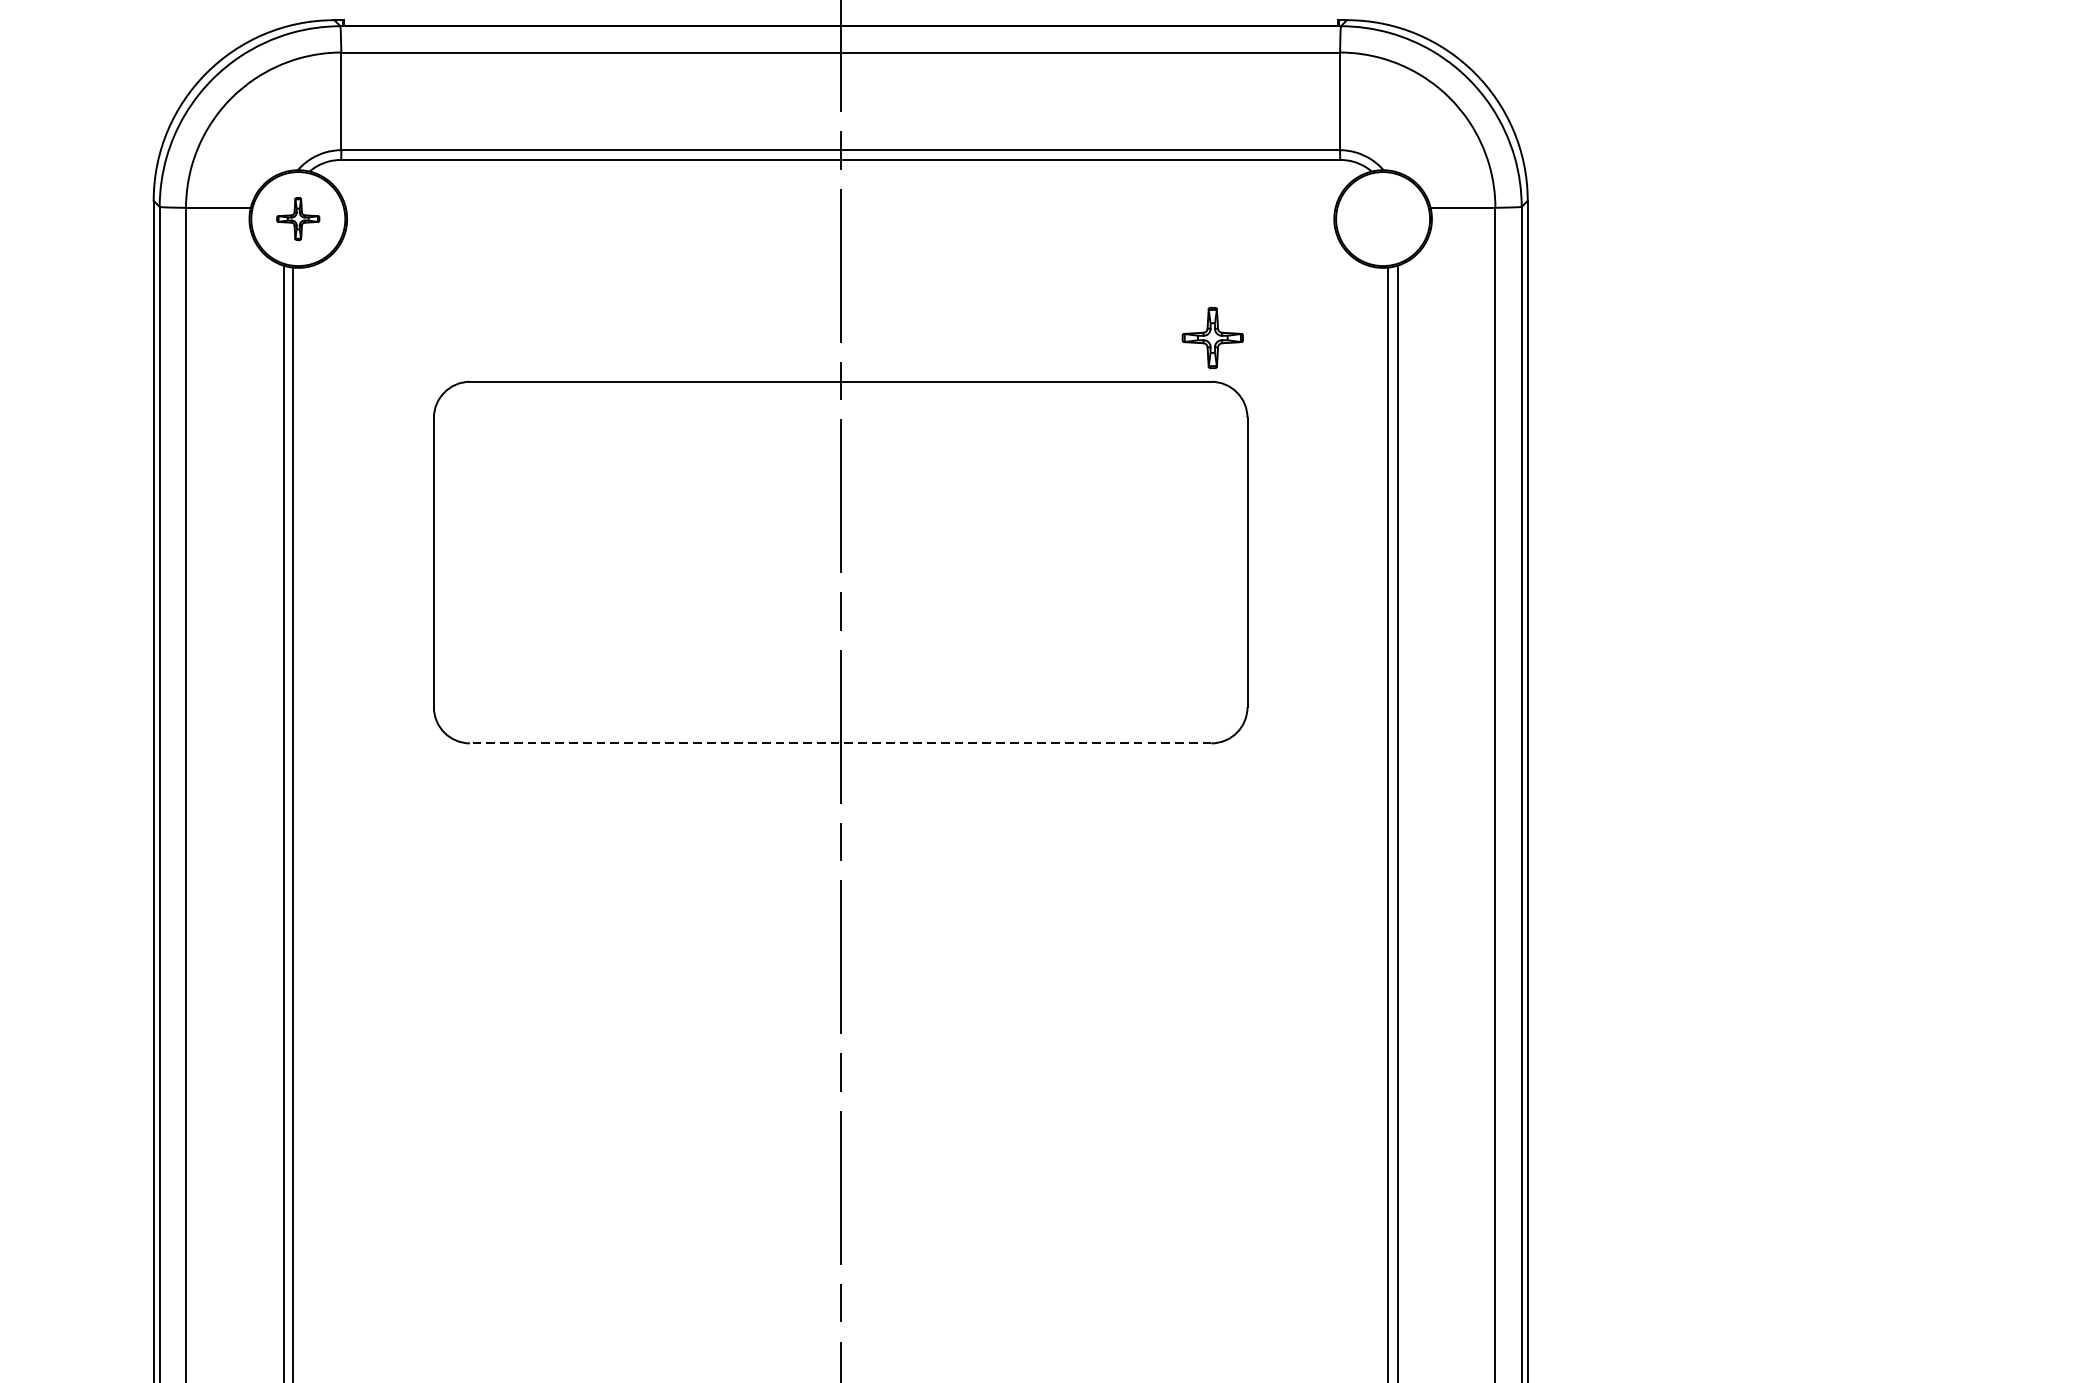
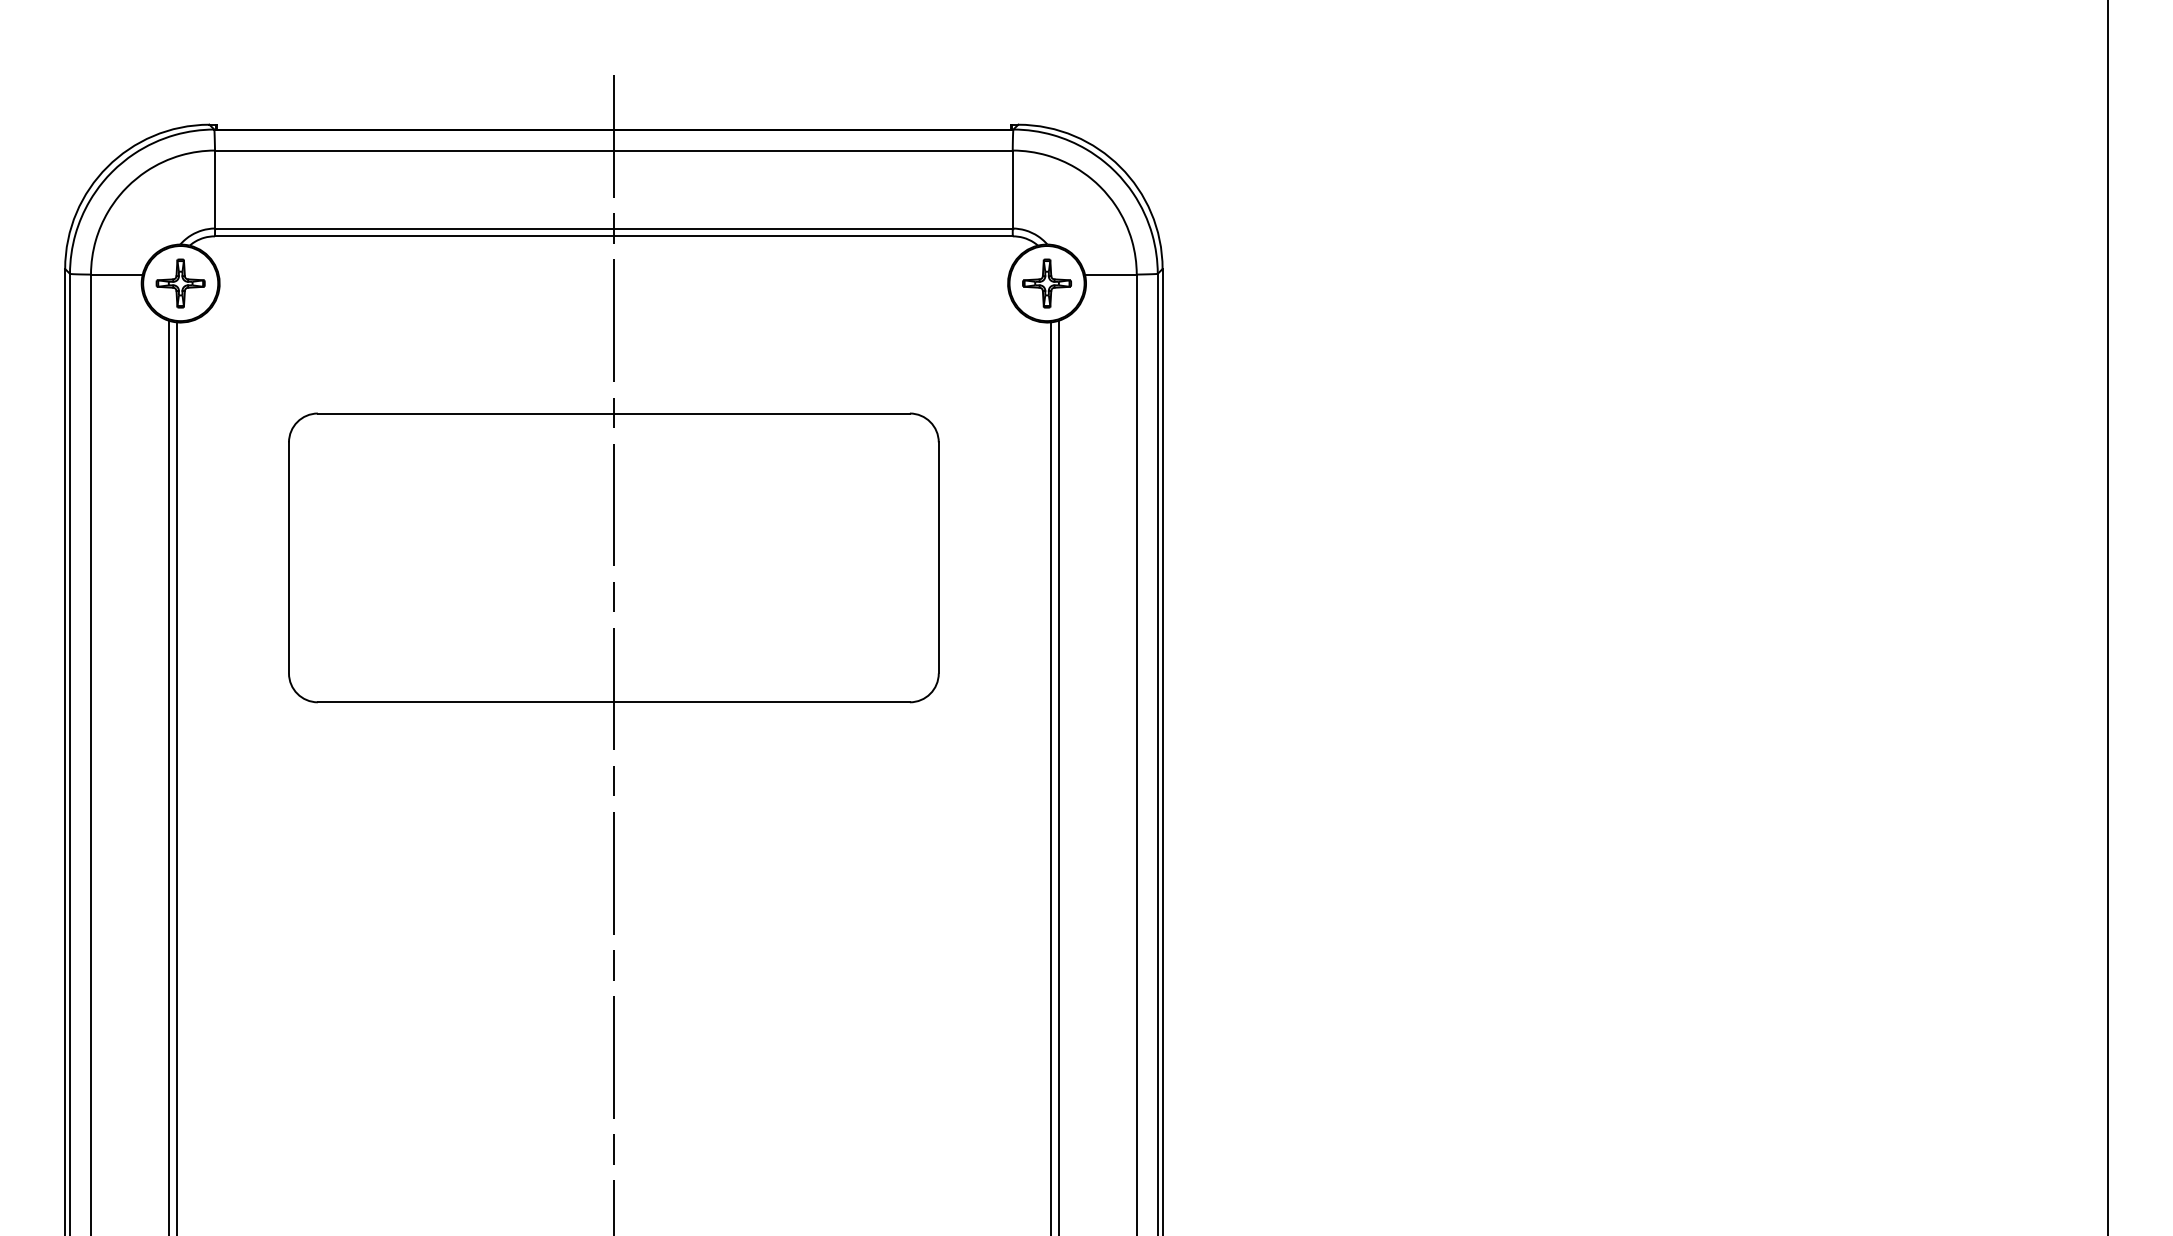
part: (298, 218) -> (180, 283), size x1.43
part: (1212, 337) -> (1046, 283), moved
line: (840, 743) -> (613, 702), dashed -> solid

